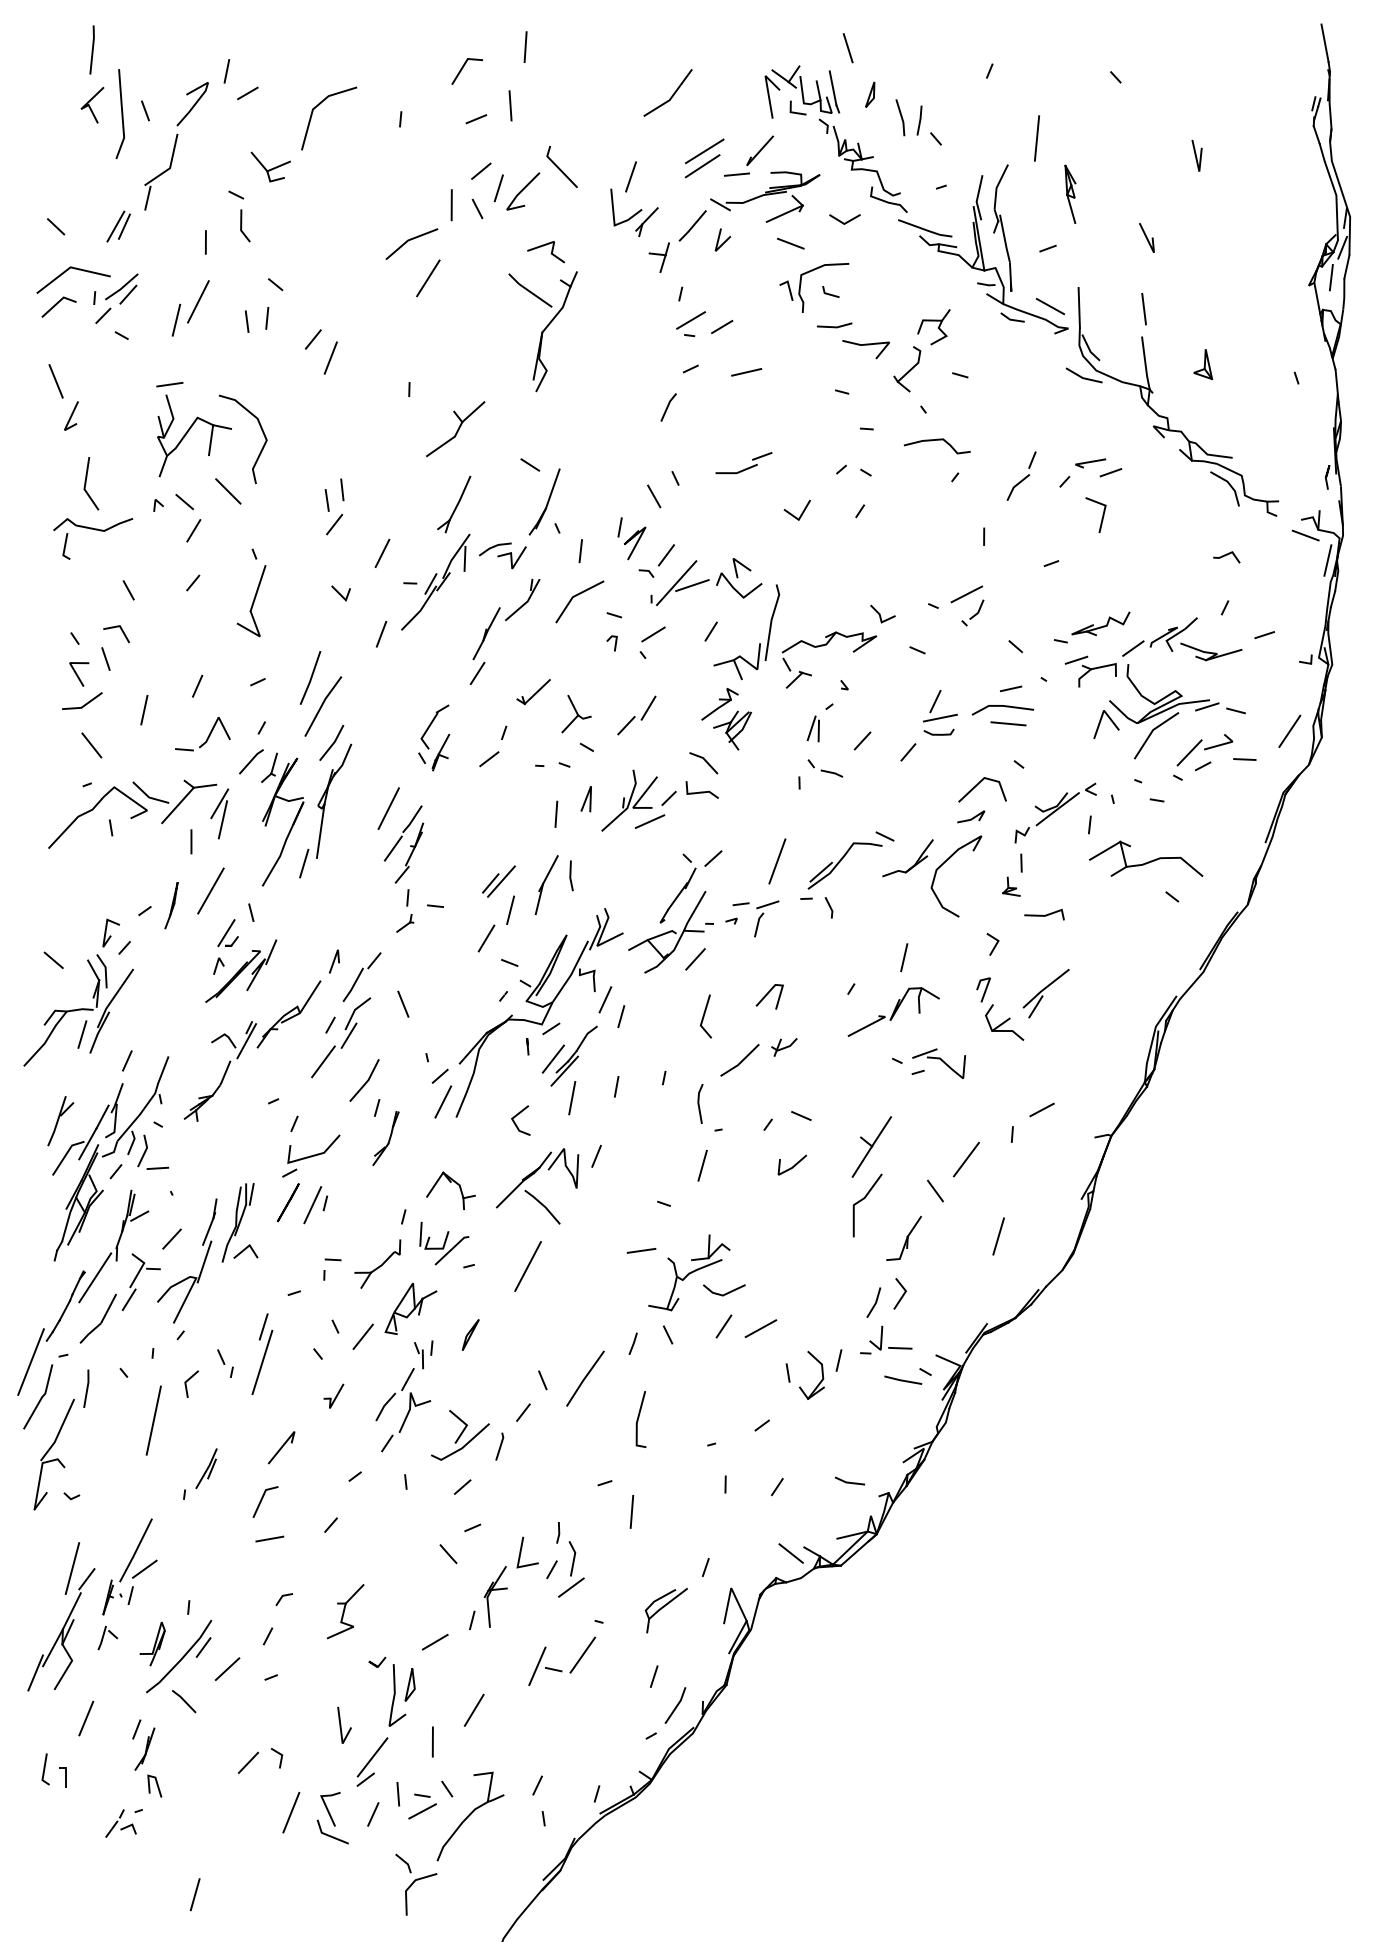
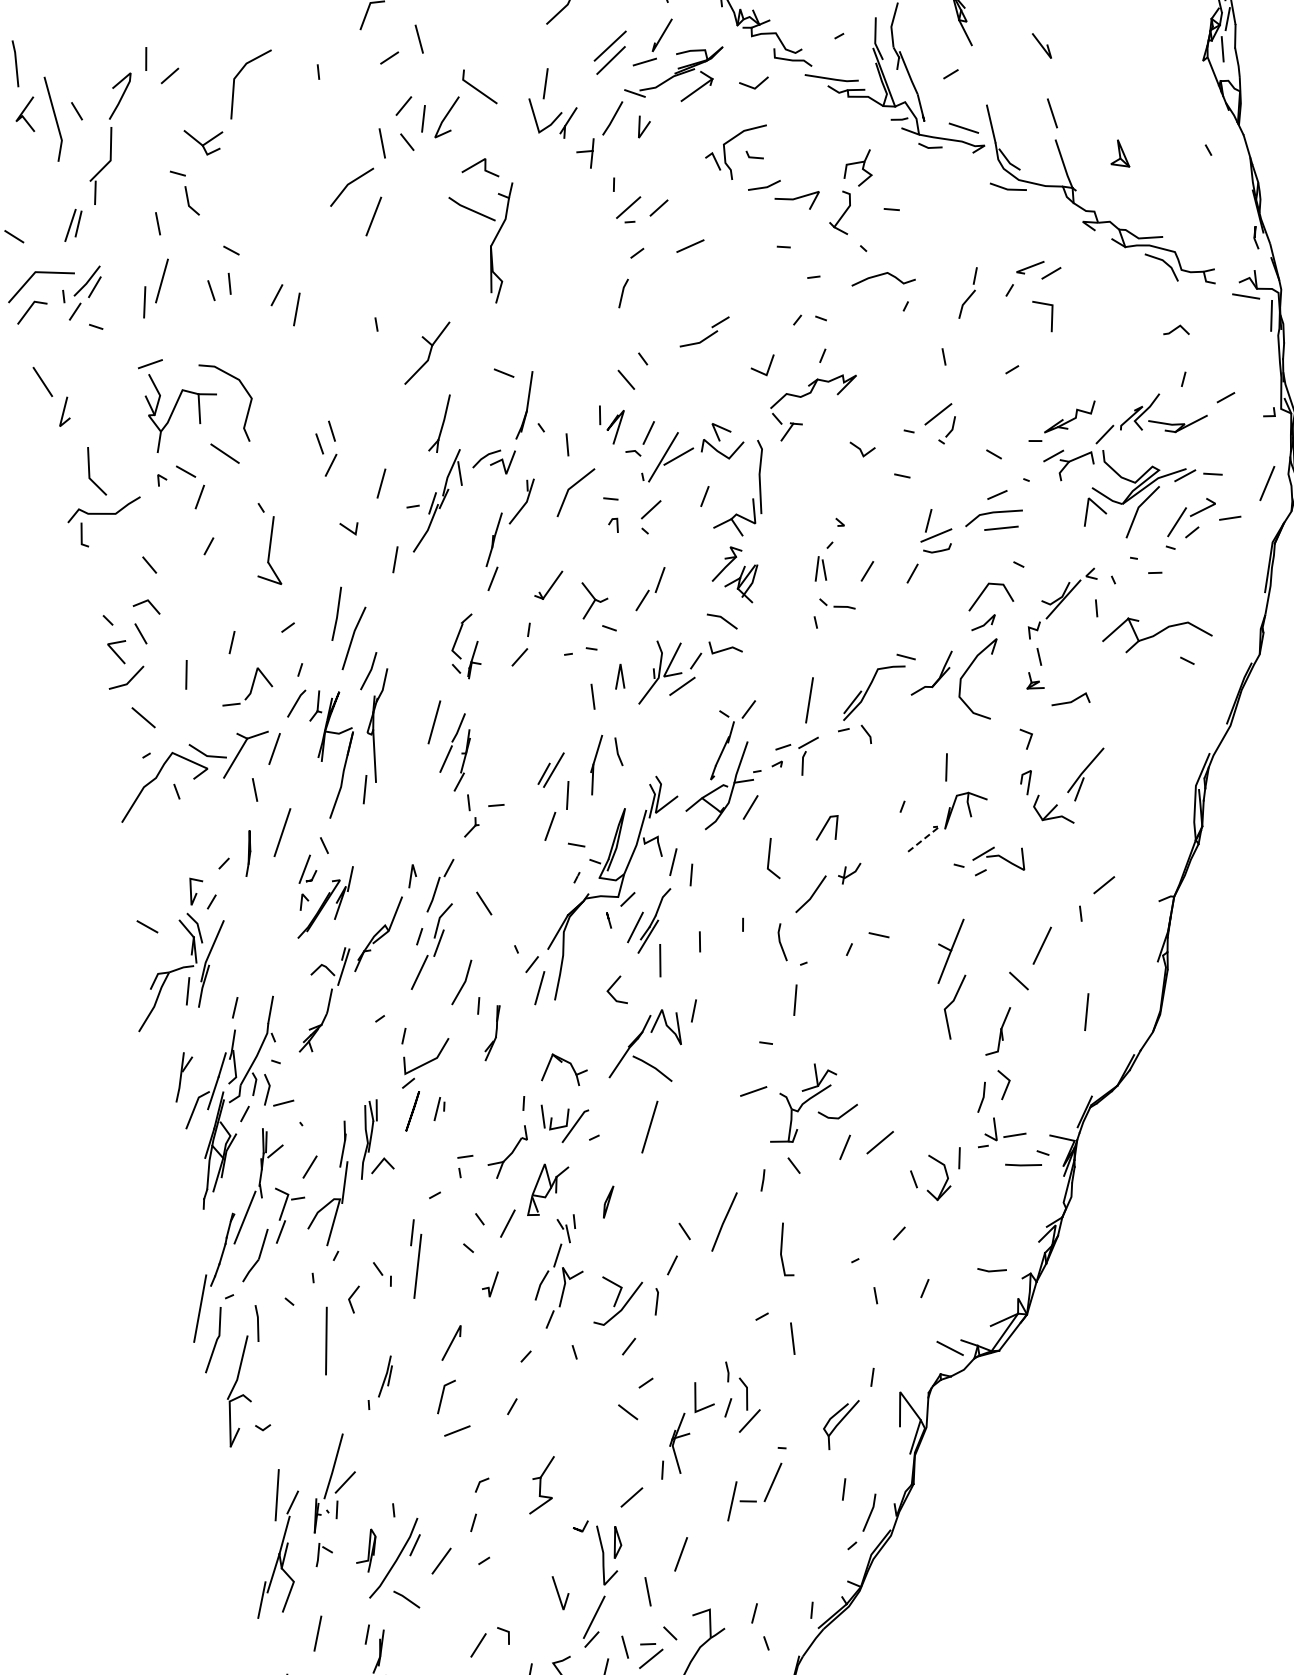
line: (790, 243) -> (707, 116), removed
part: (826, 645) -> (810, 393), moved
line: (222, 819) -> (280, 763), removed
line: (870, 1024) -> (927, 836), solid -> dashed
line: (793, 1165) -> (880, 983), removed
part: (315, 1205) -> (438, 1109), size x0.6

